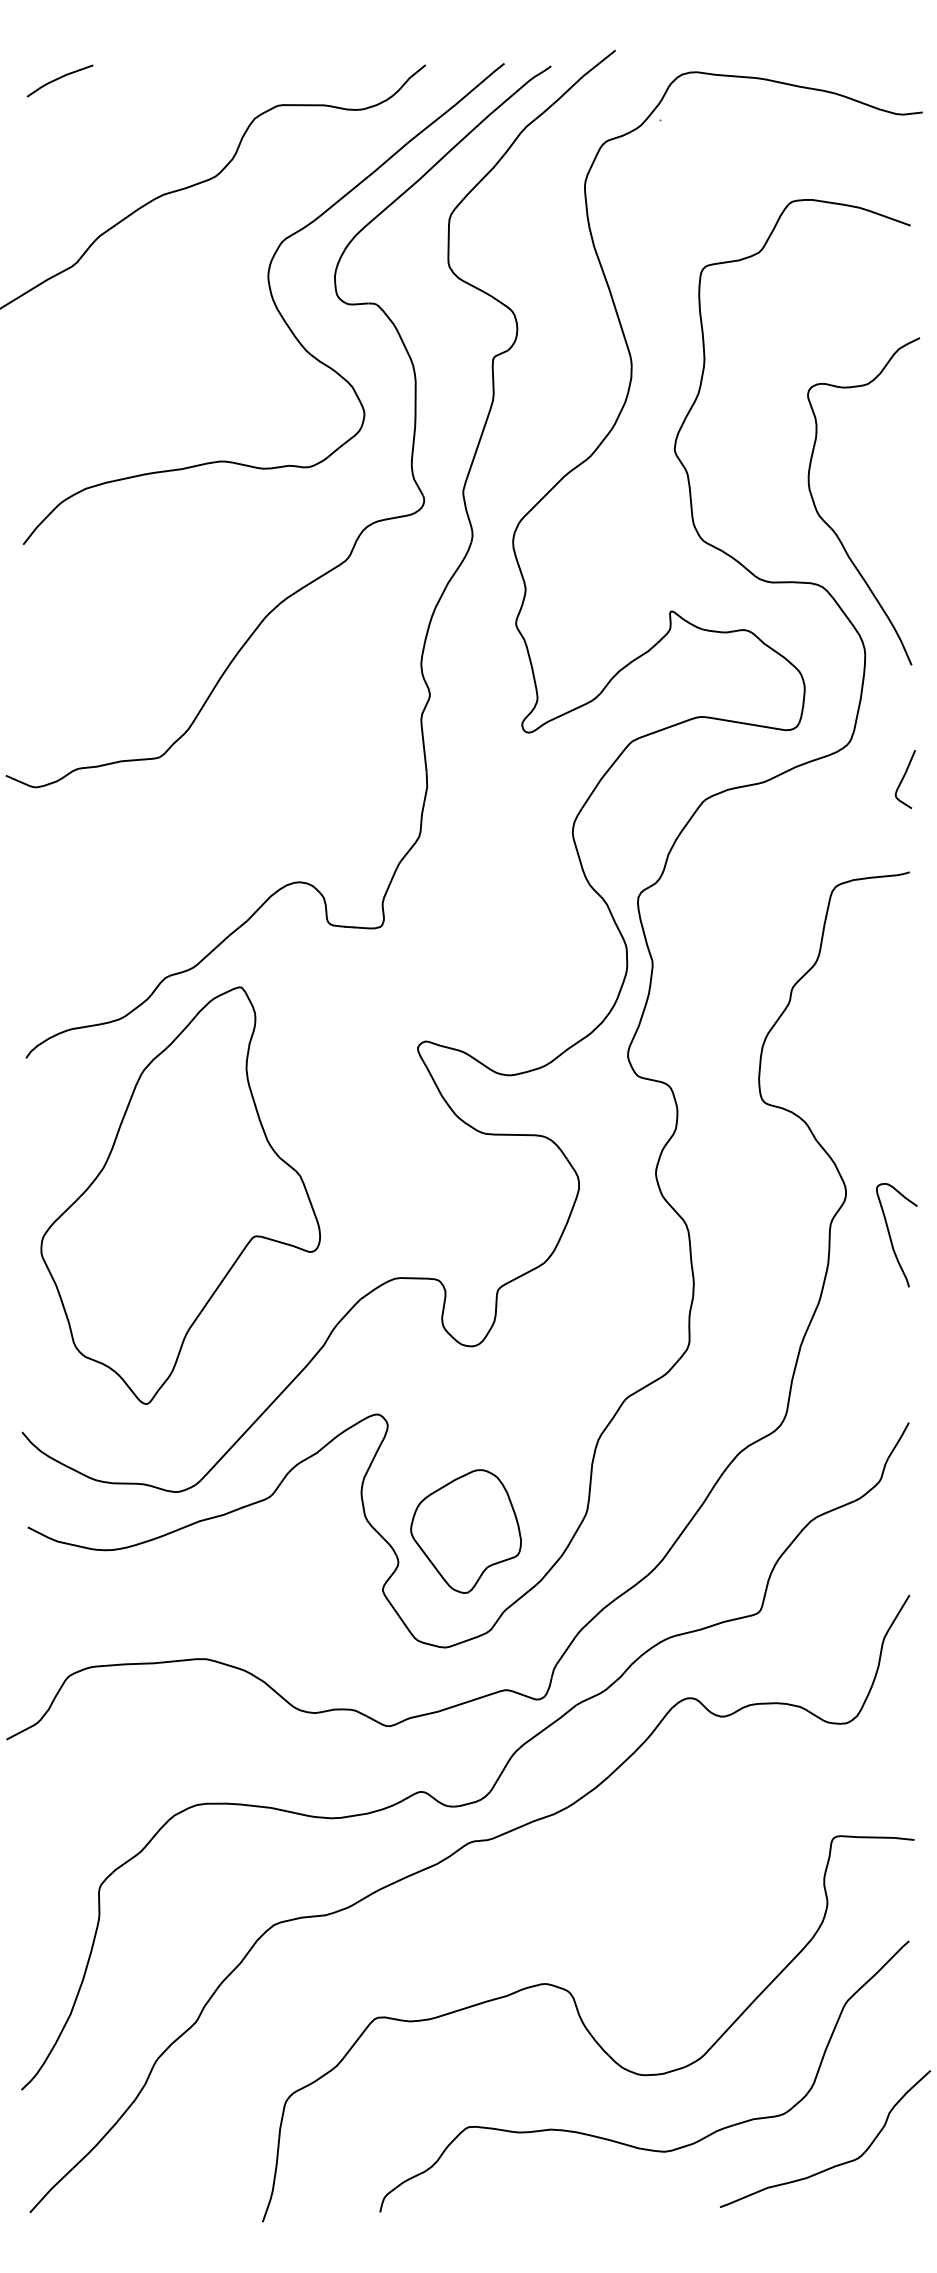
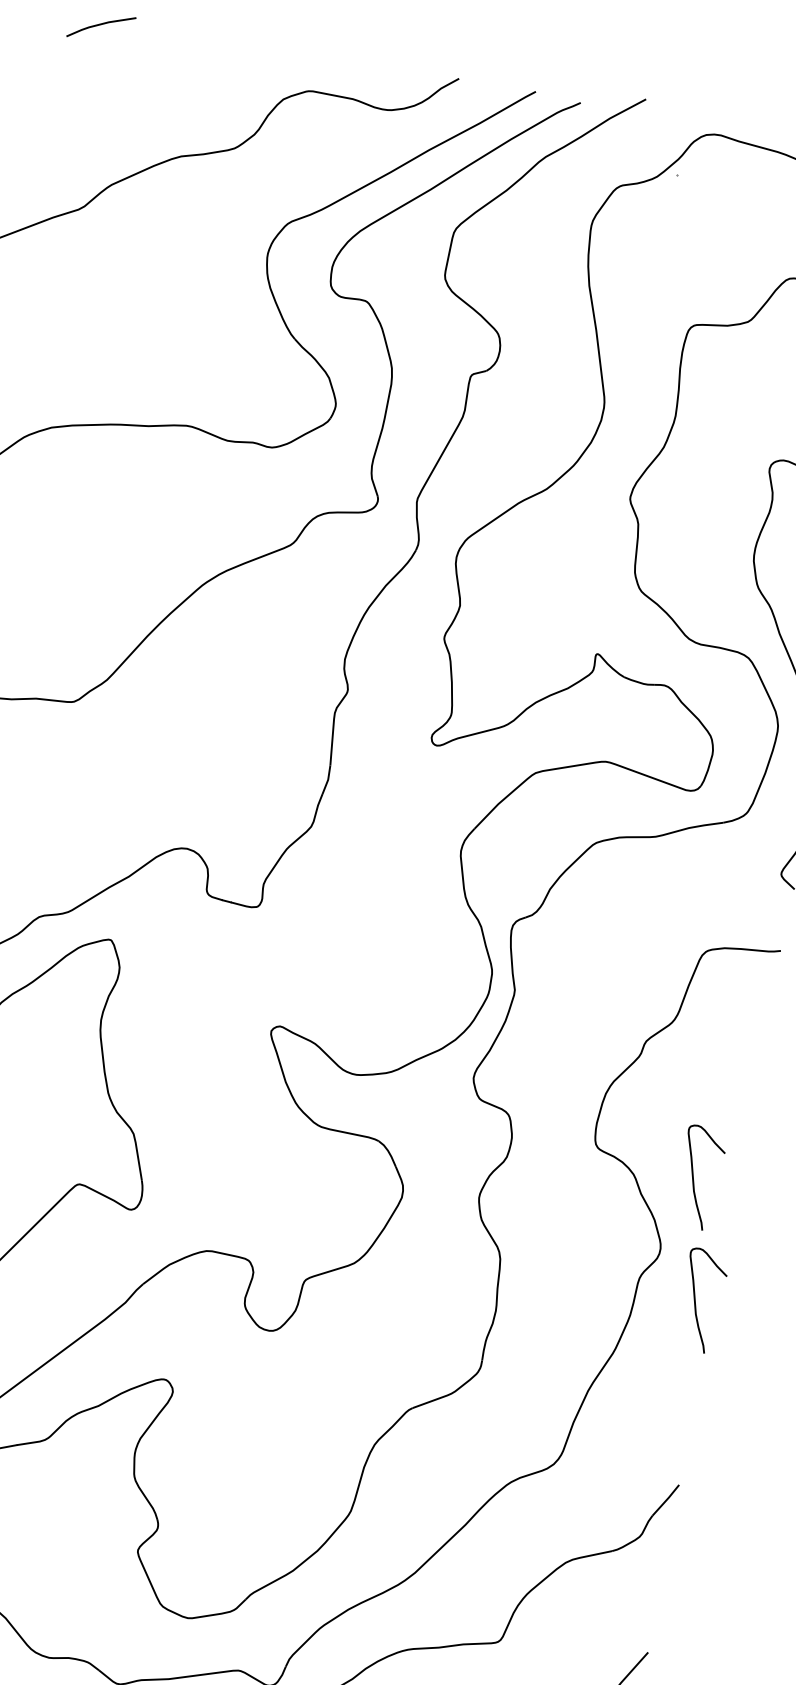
curve: (866, 1115) -> (694, 1179), added
part: (465, 1531) -> (228, 1509), removed

